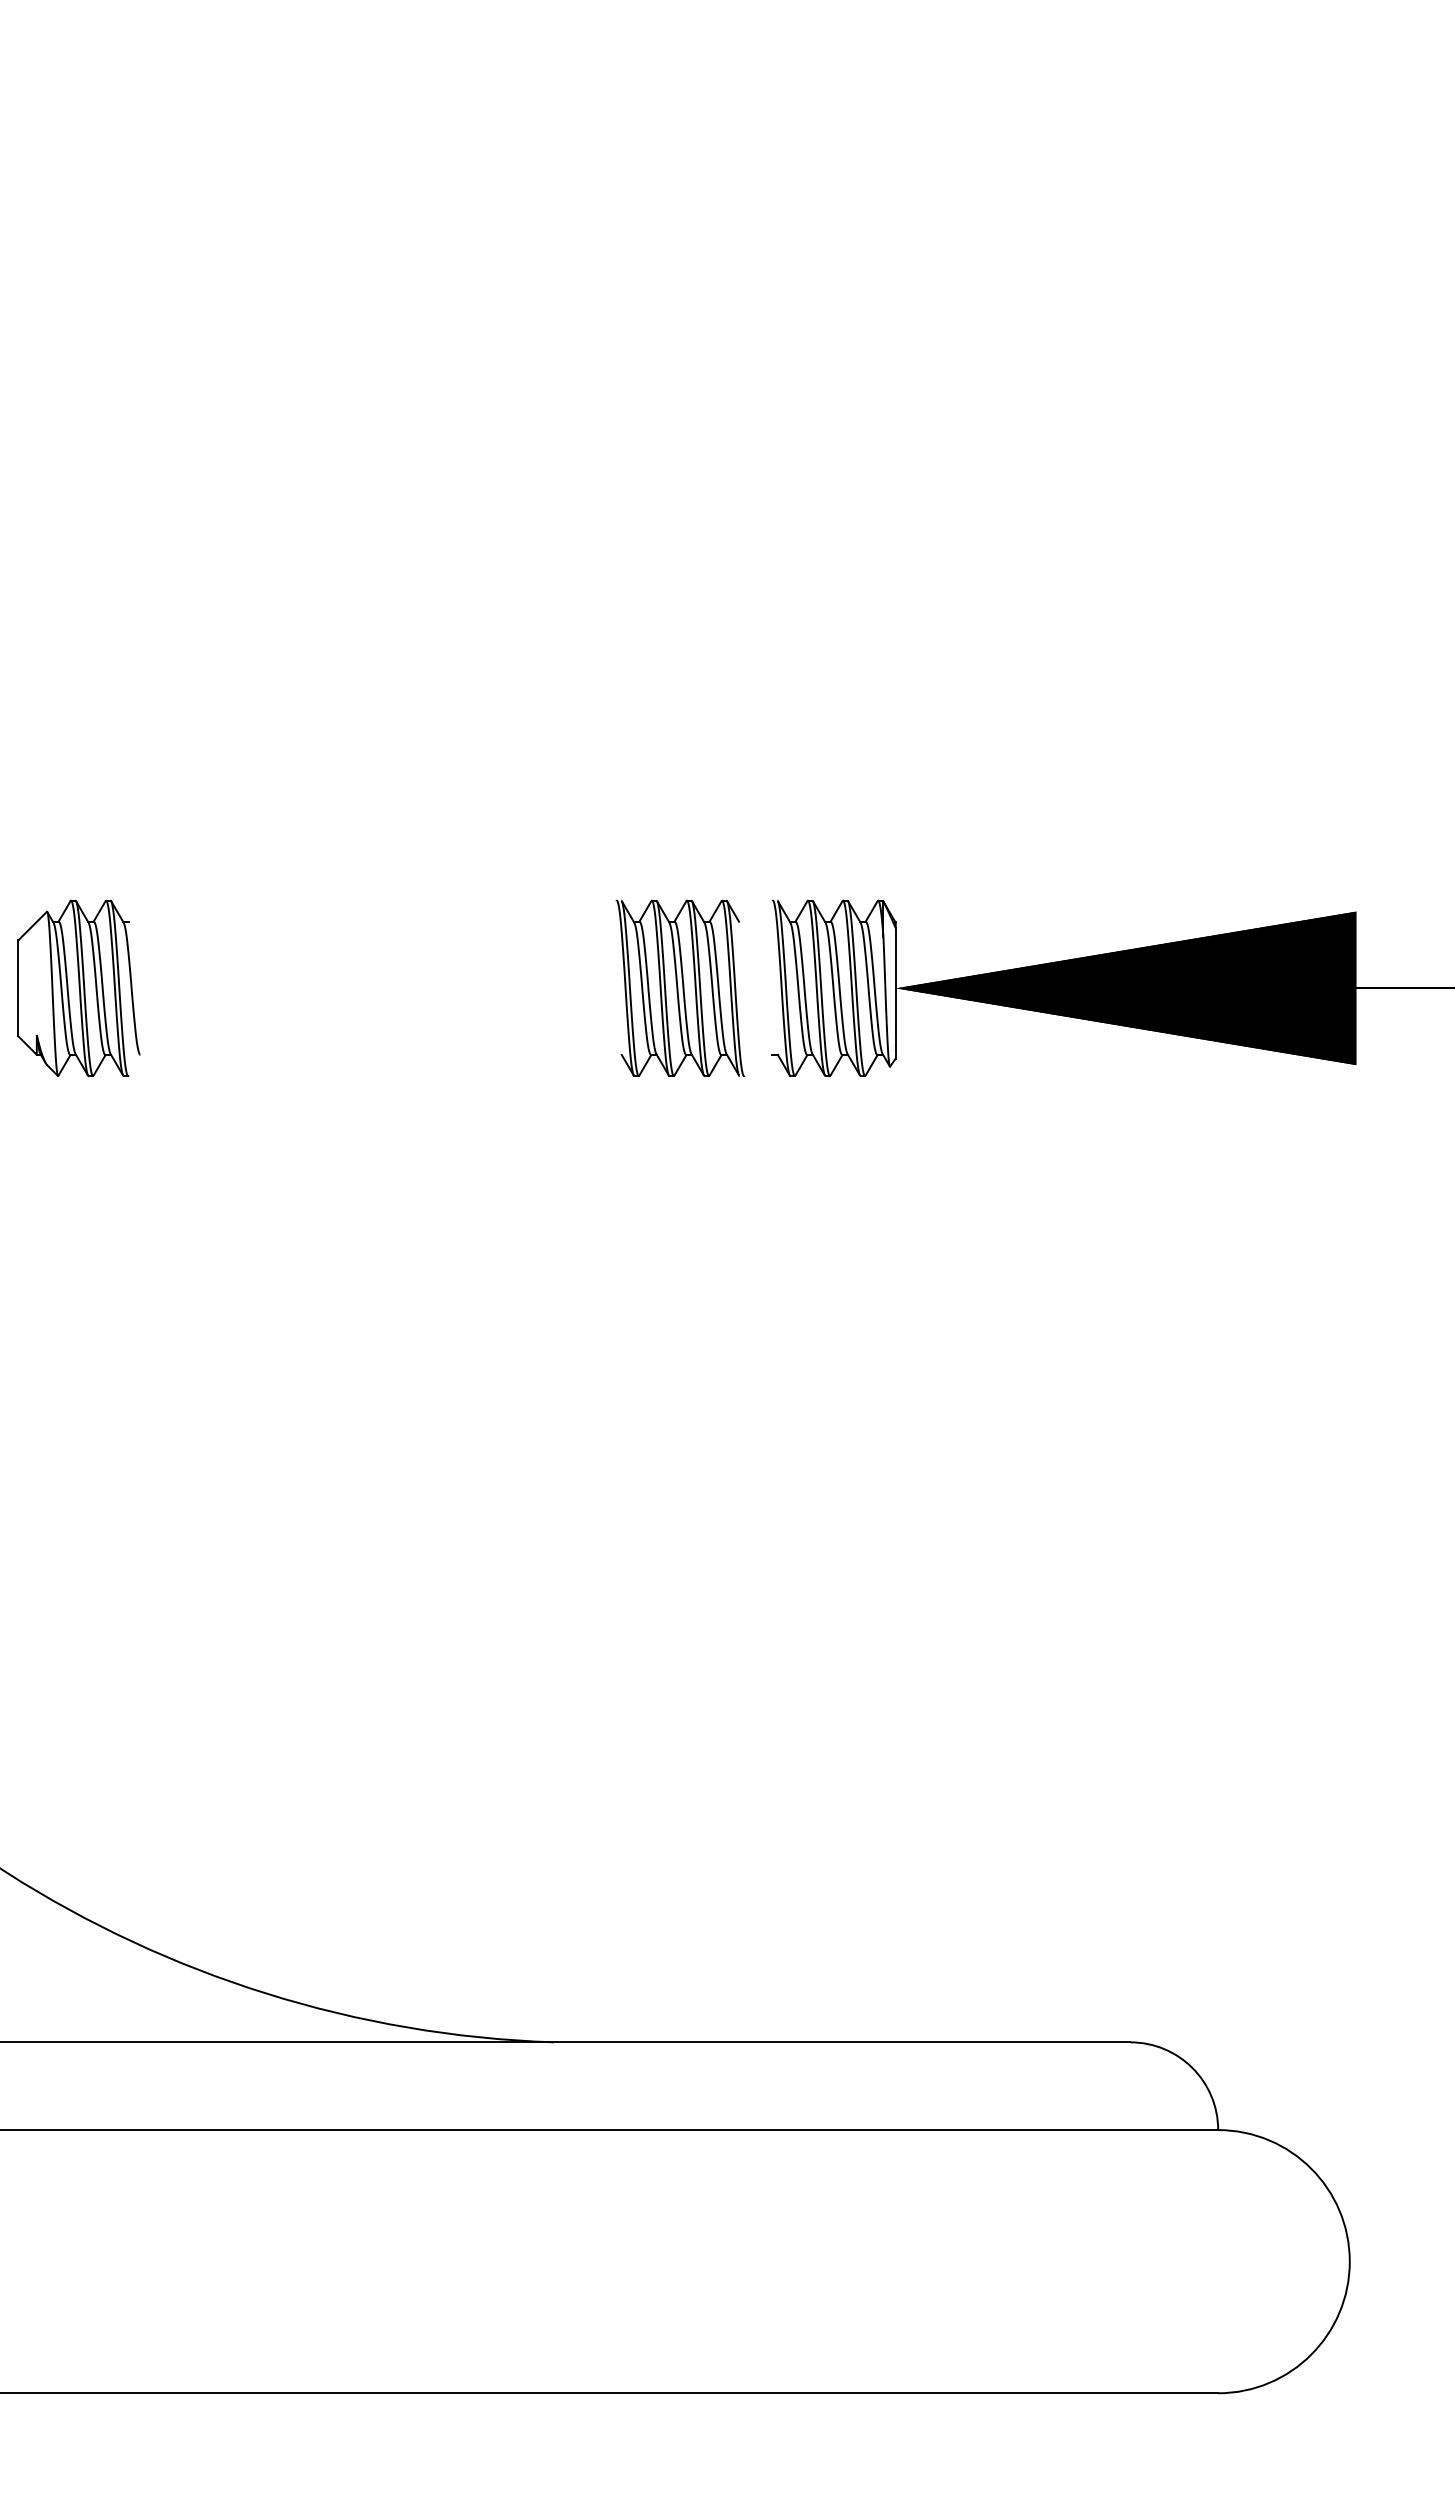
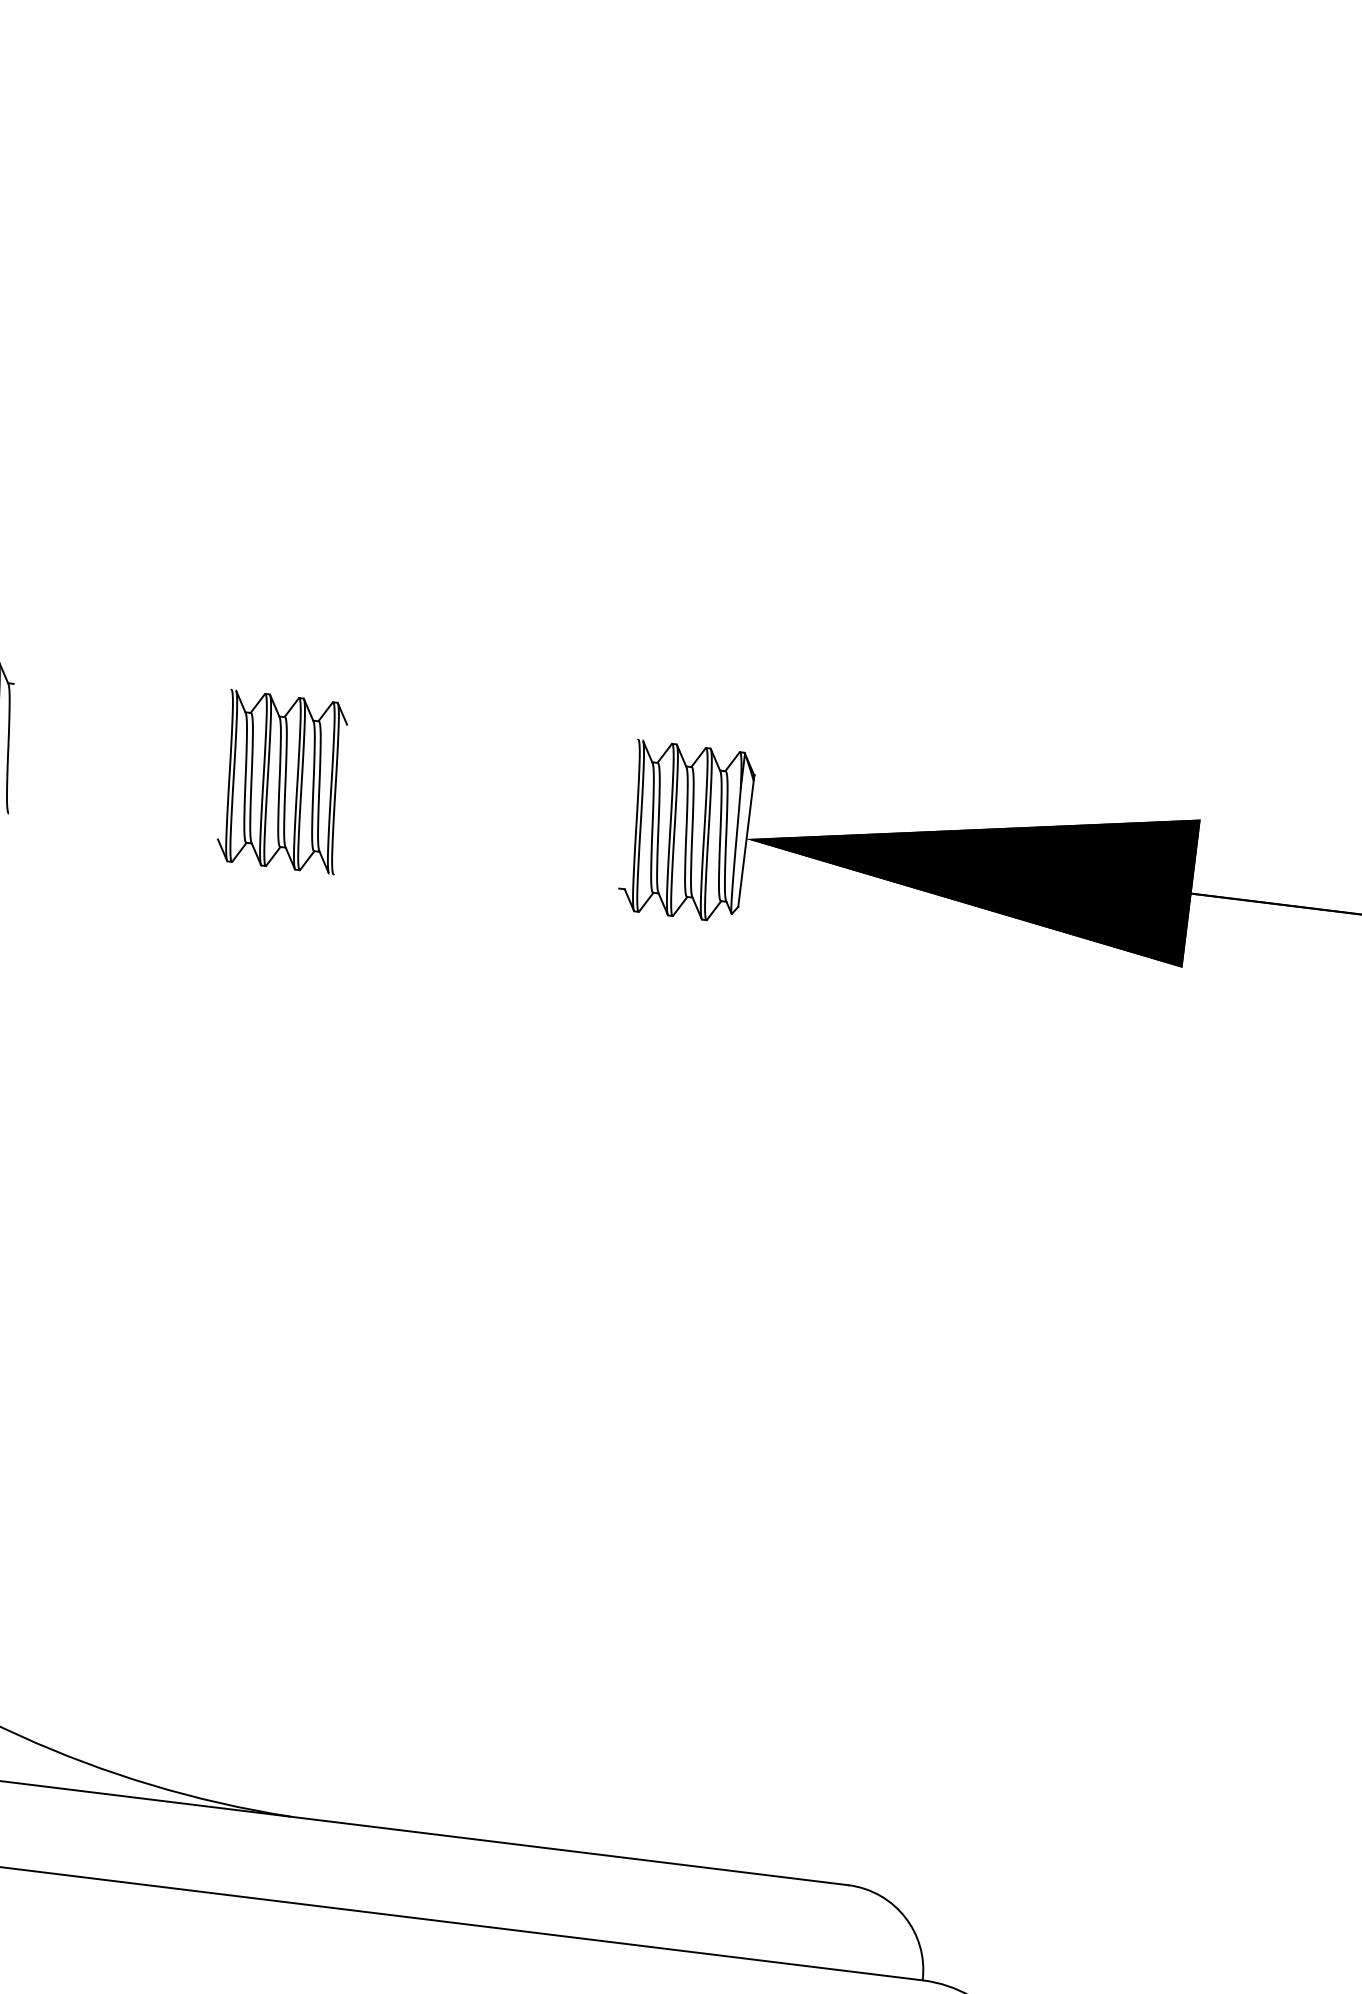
part: (680, 987) -> (282, 781), moved

